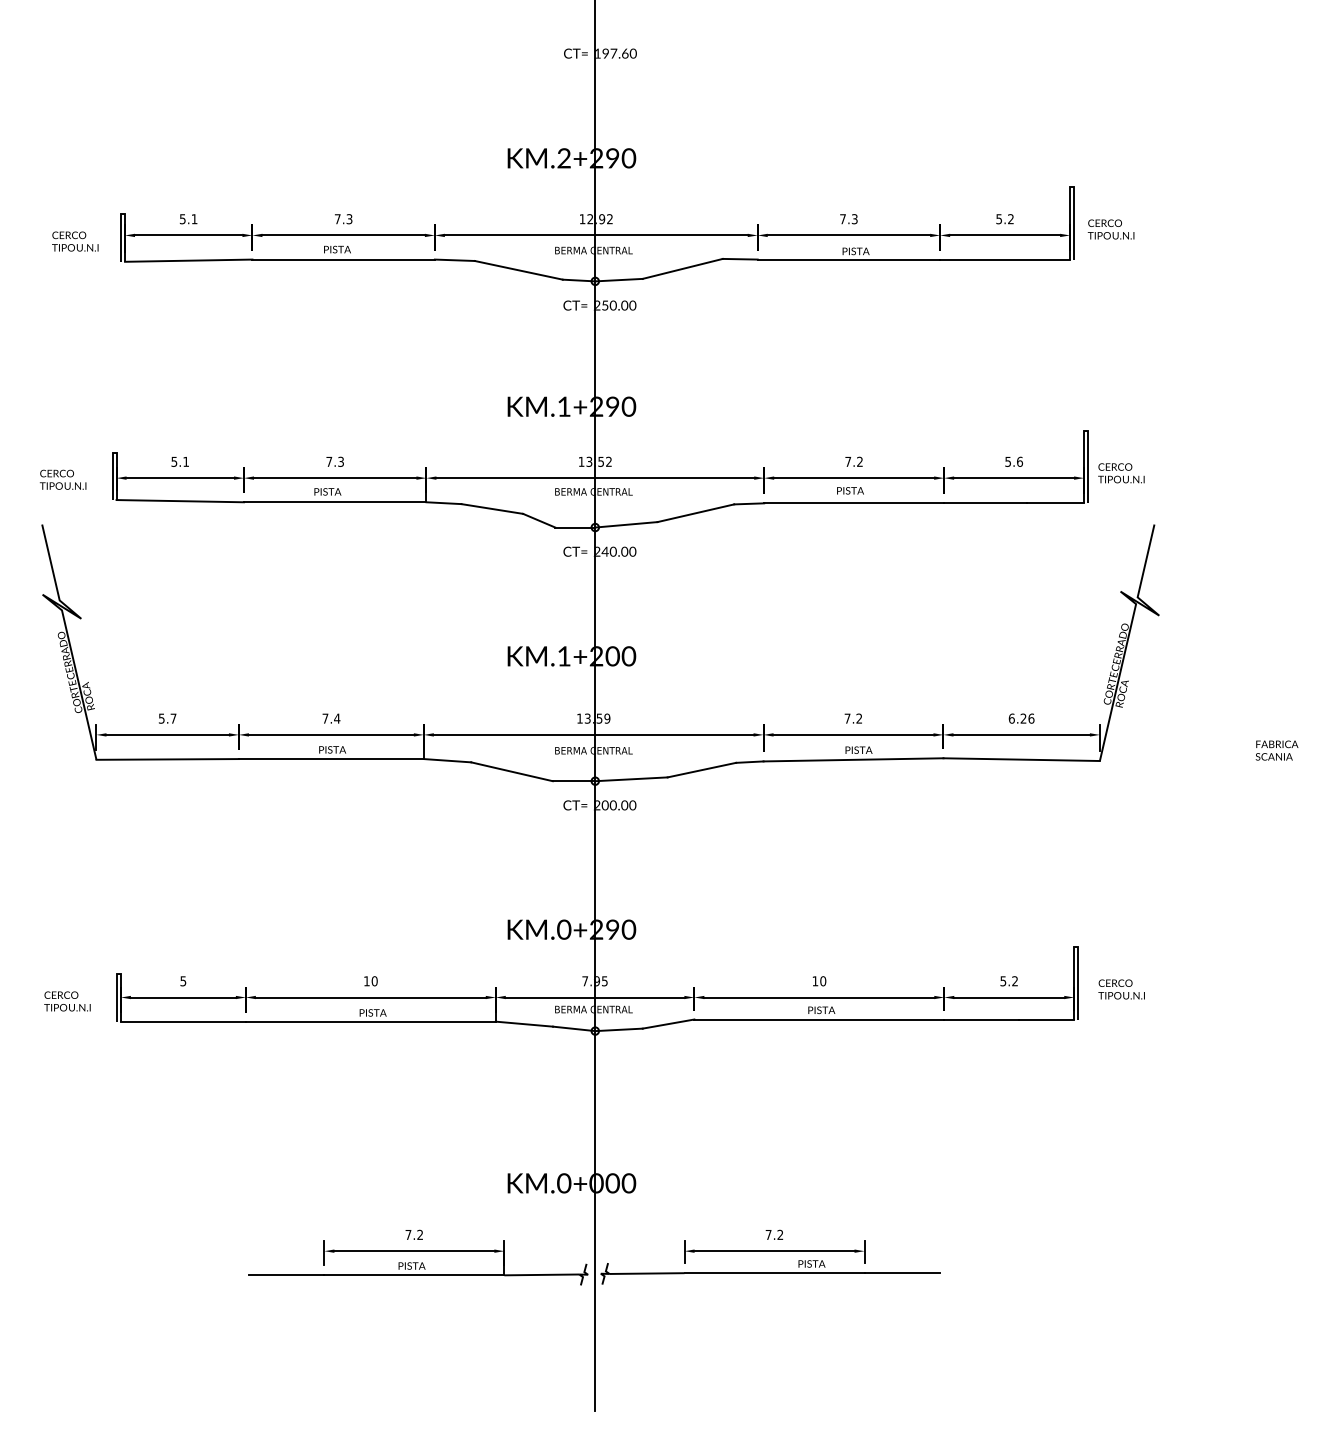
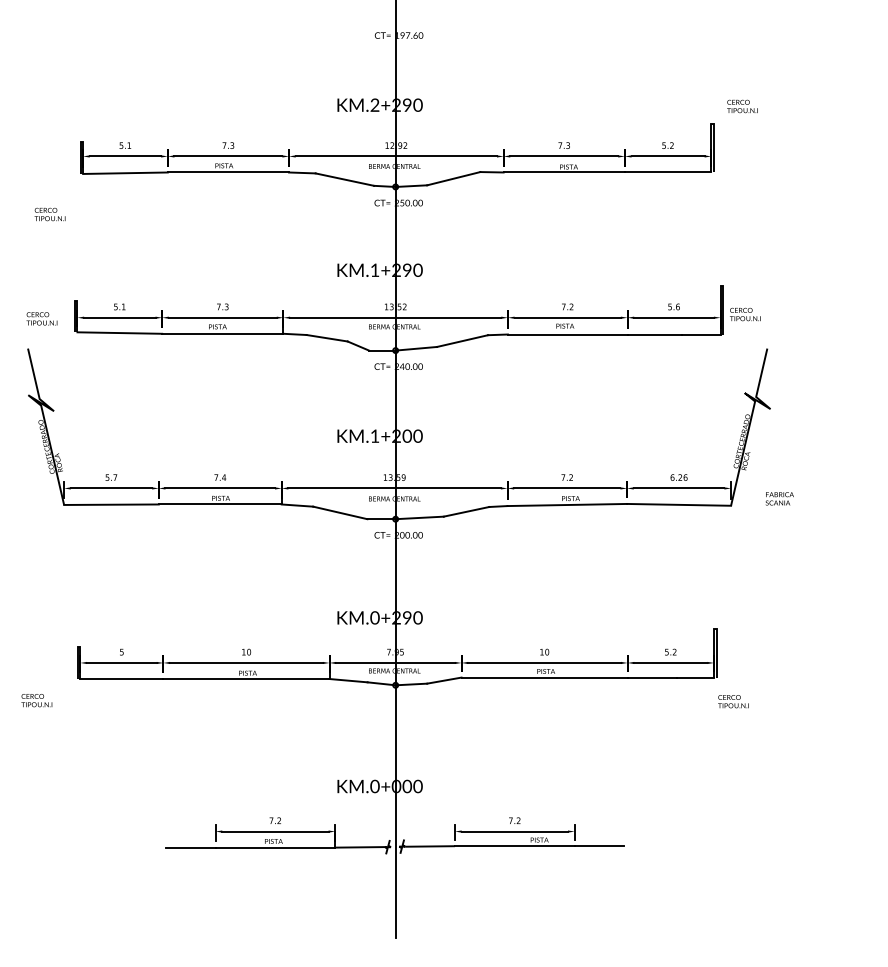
text: (1111, 229) -> (742, 106), moved
text: (74, 241) -> (49, 214), moved
text: (1276, 750) -> (779, 498), moved
text: (1121, 989) -> (733, 701), moved
text: (66, 1001) -> (36, 700), moved

